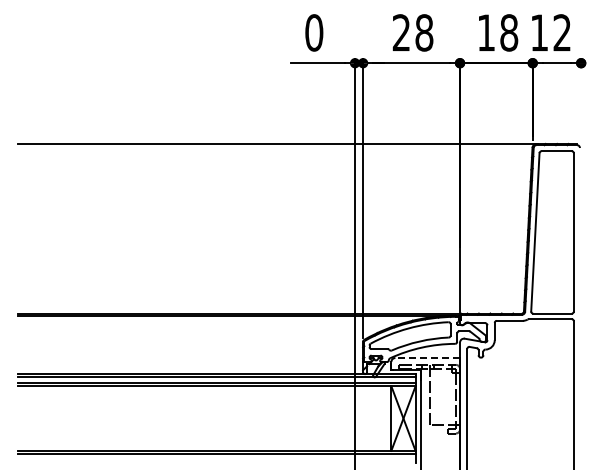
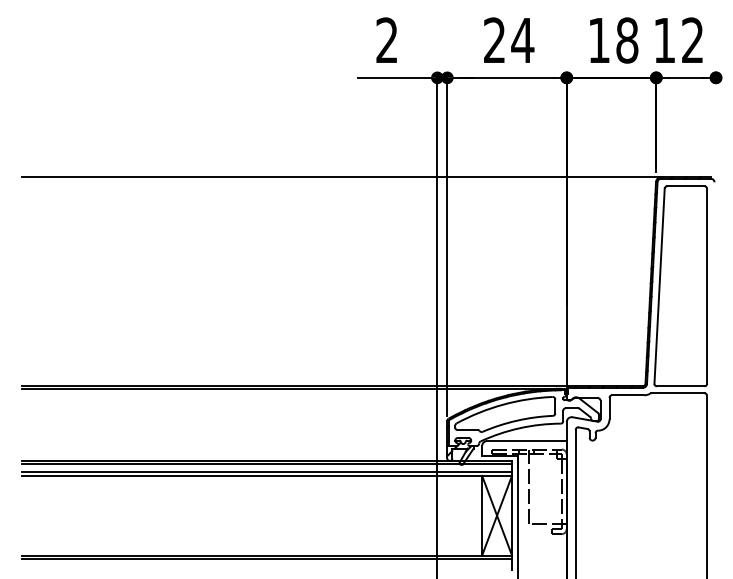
text: (314, 32) -> (387, 39), 0 -> 2
text: (423, 32) -> (521, 39), 28 -> 24
line: (427, 358) -> (526, 441), dashed -> solid

